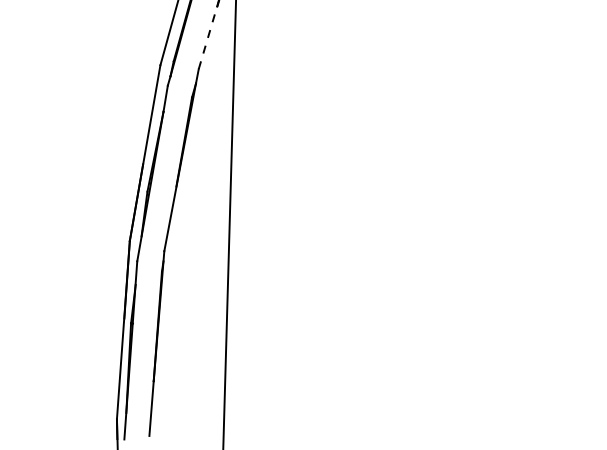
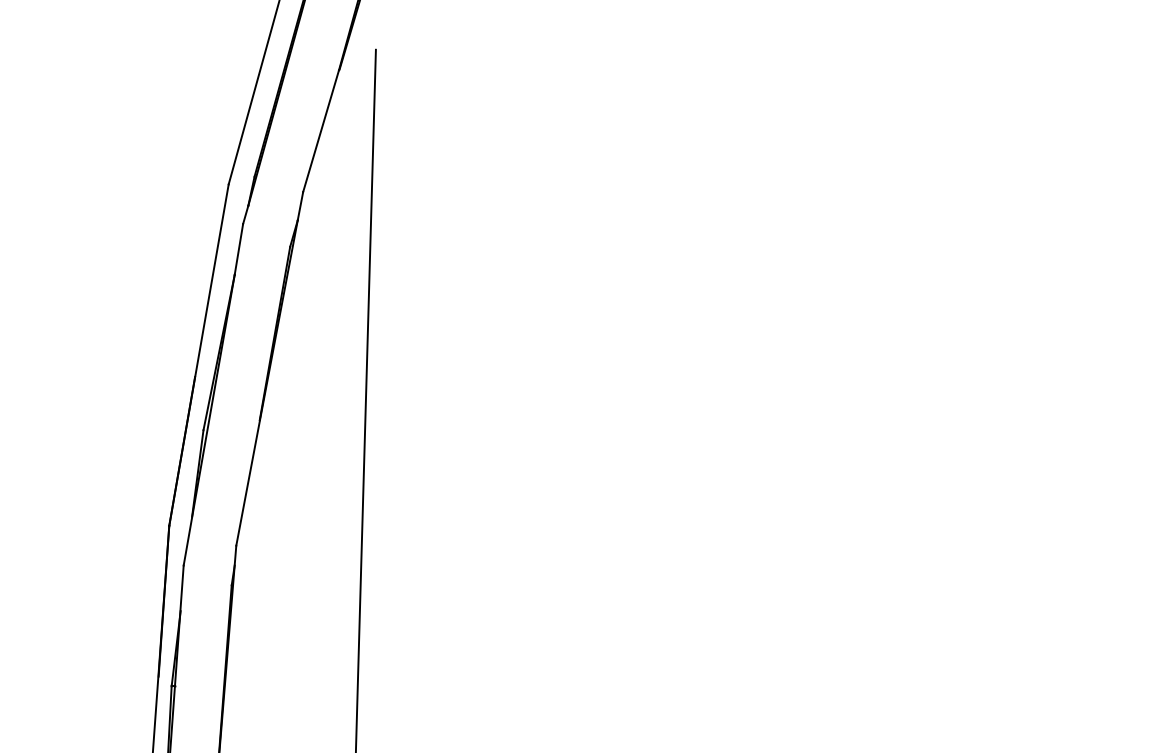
line: (207, 37) -> (320, 130), dashed -> solid

